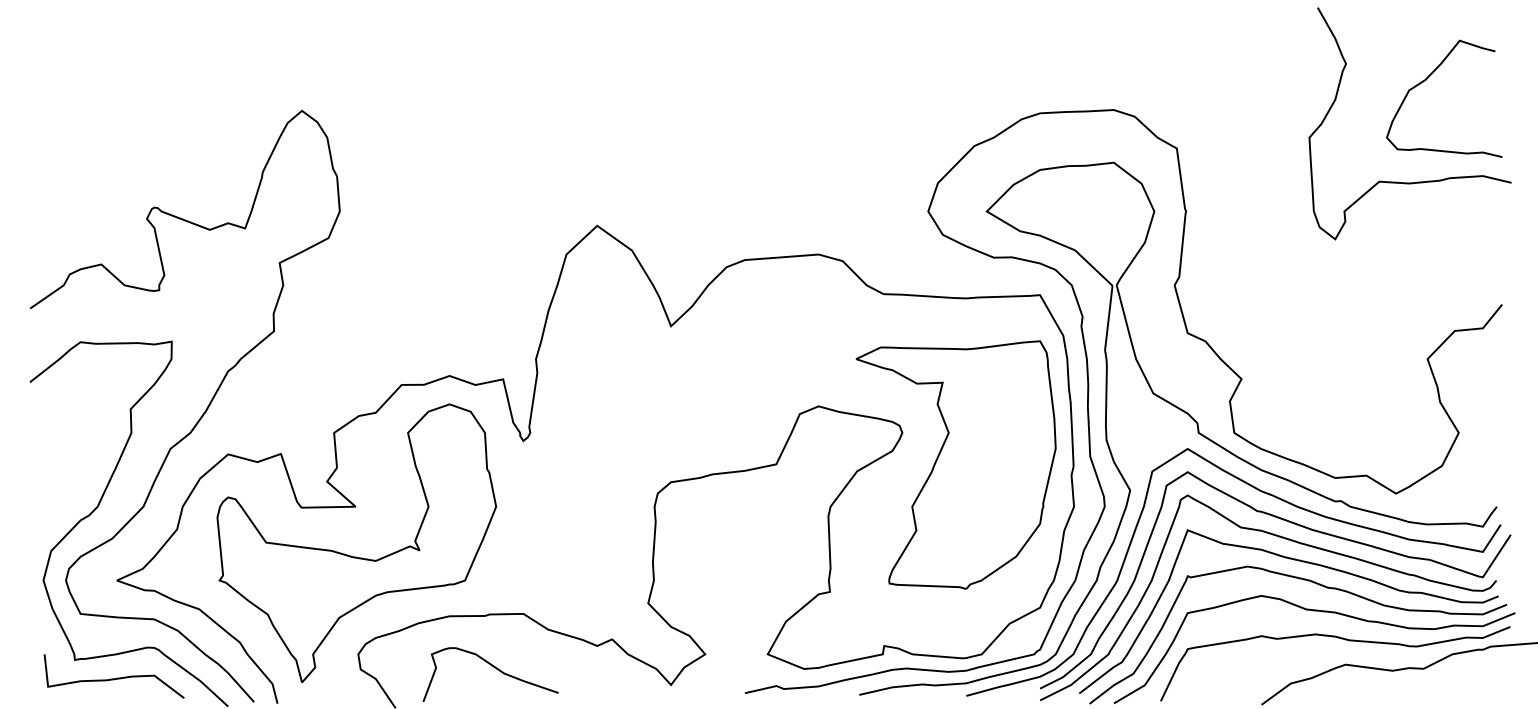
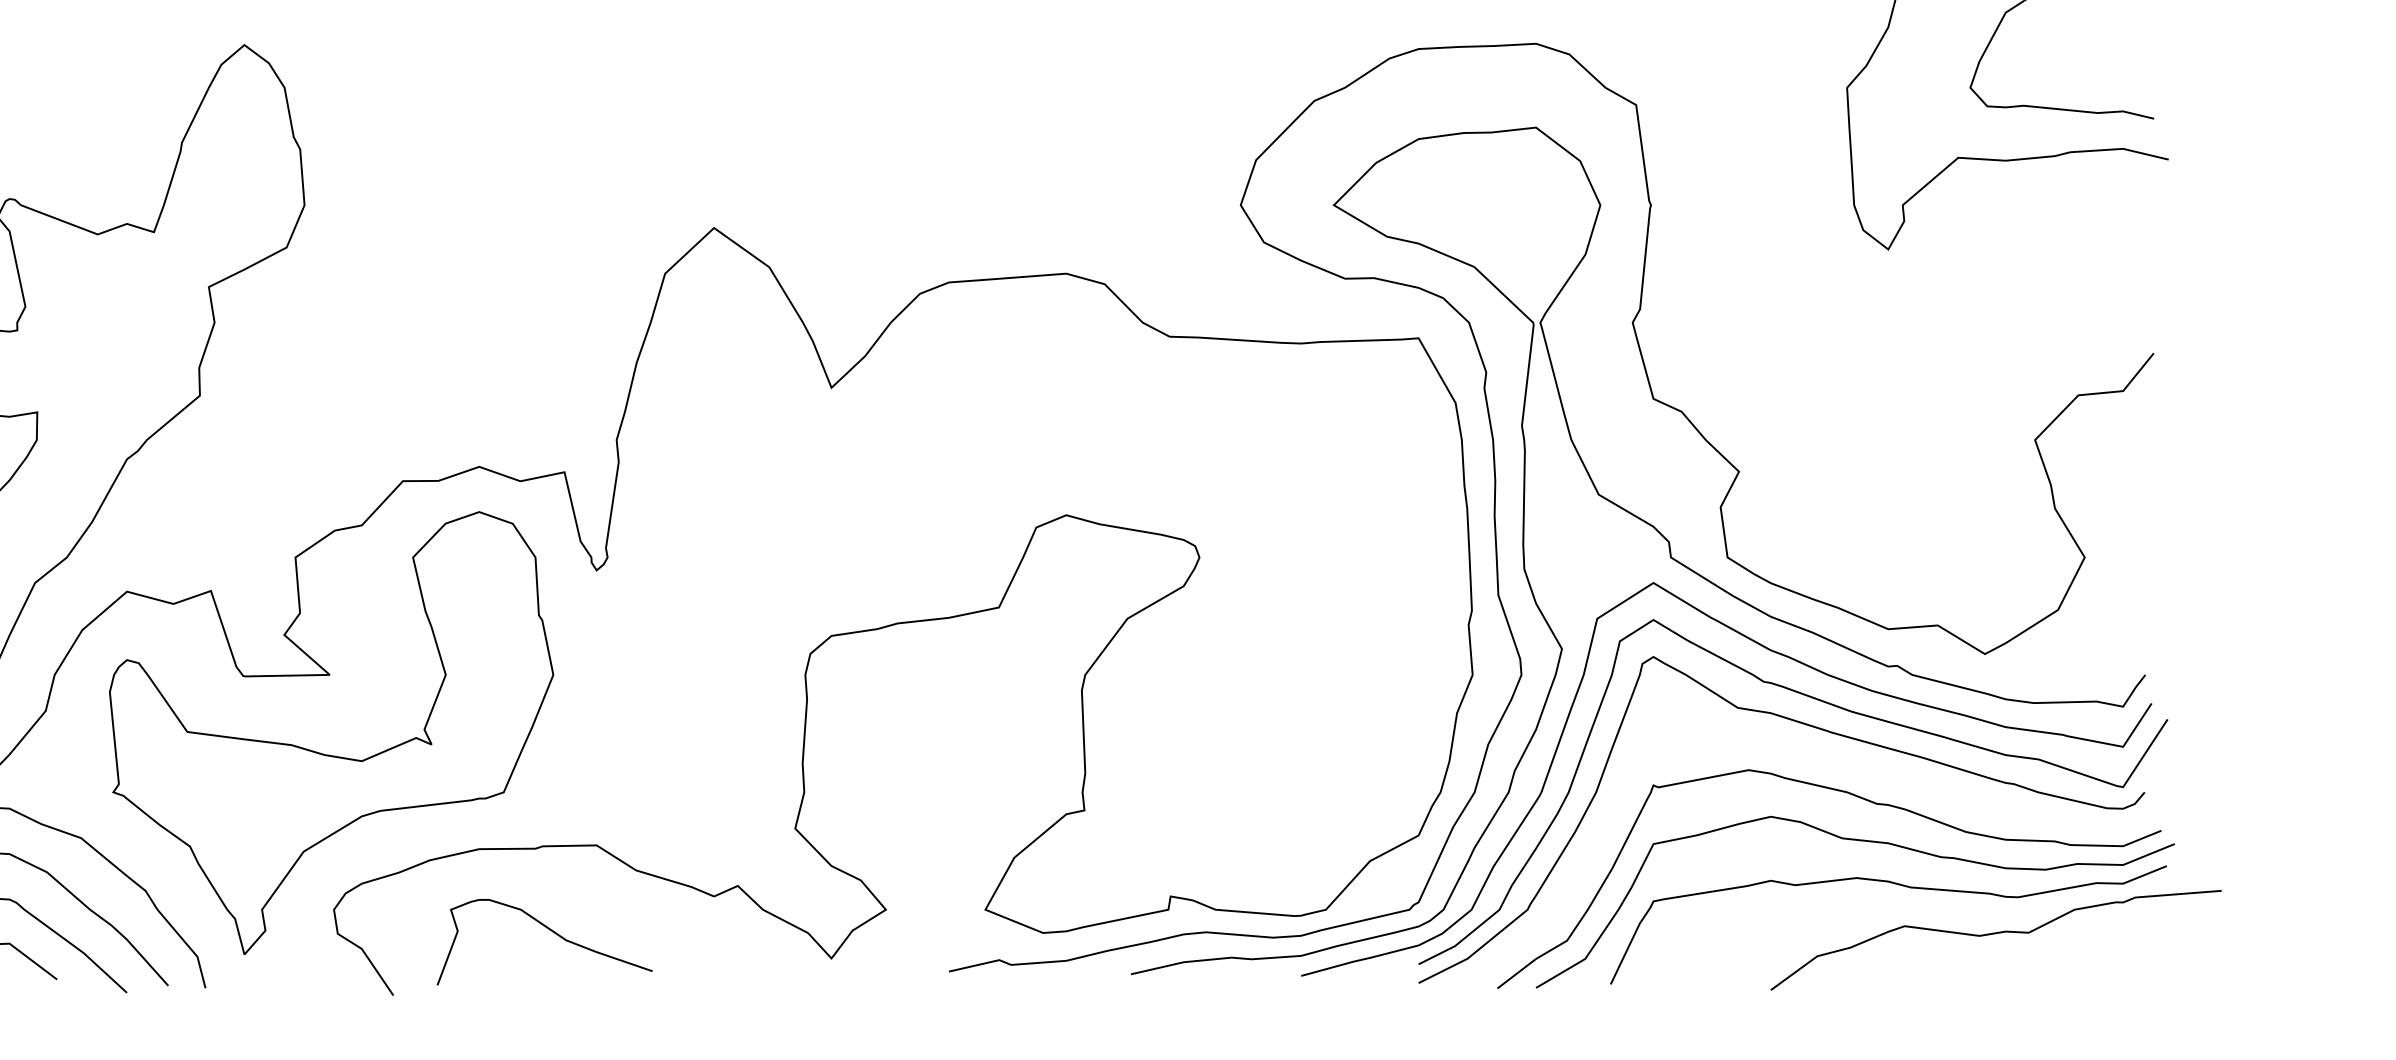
part: (955, 464) -> (1284, 607), removed
curve: (1302, 562) -> (1836, 763), removed

